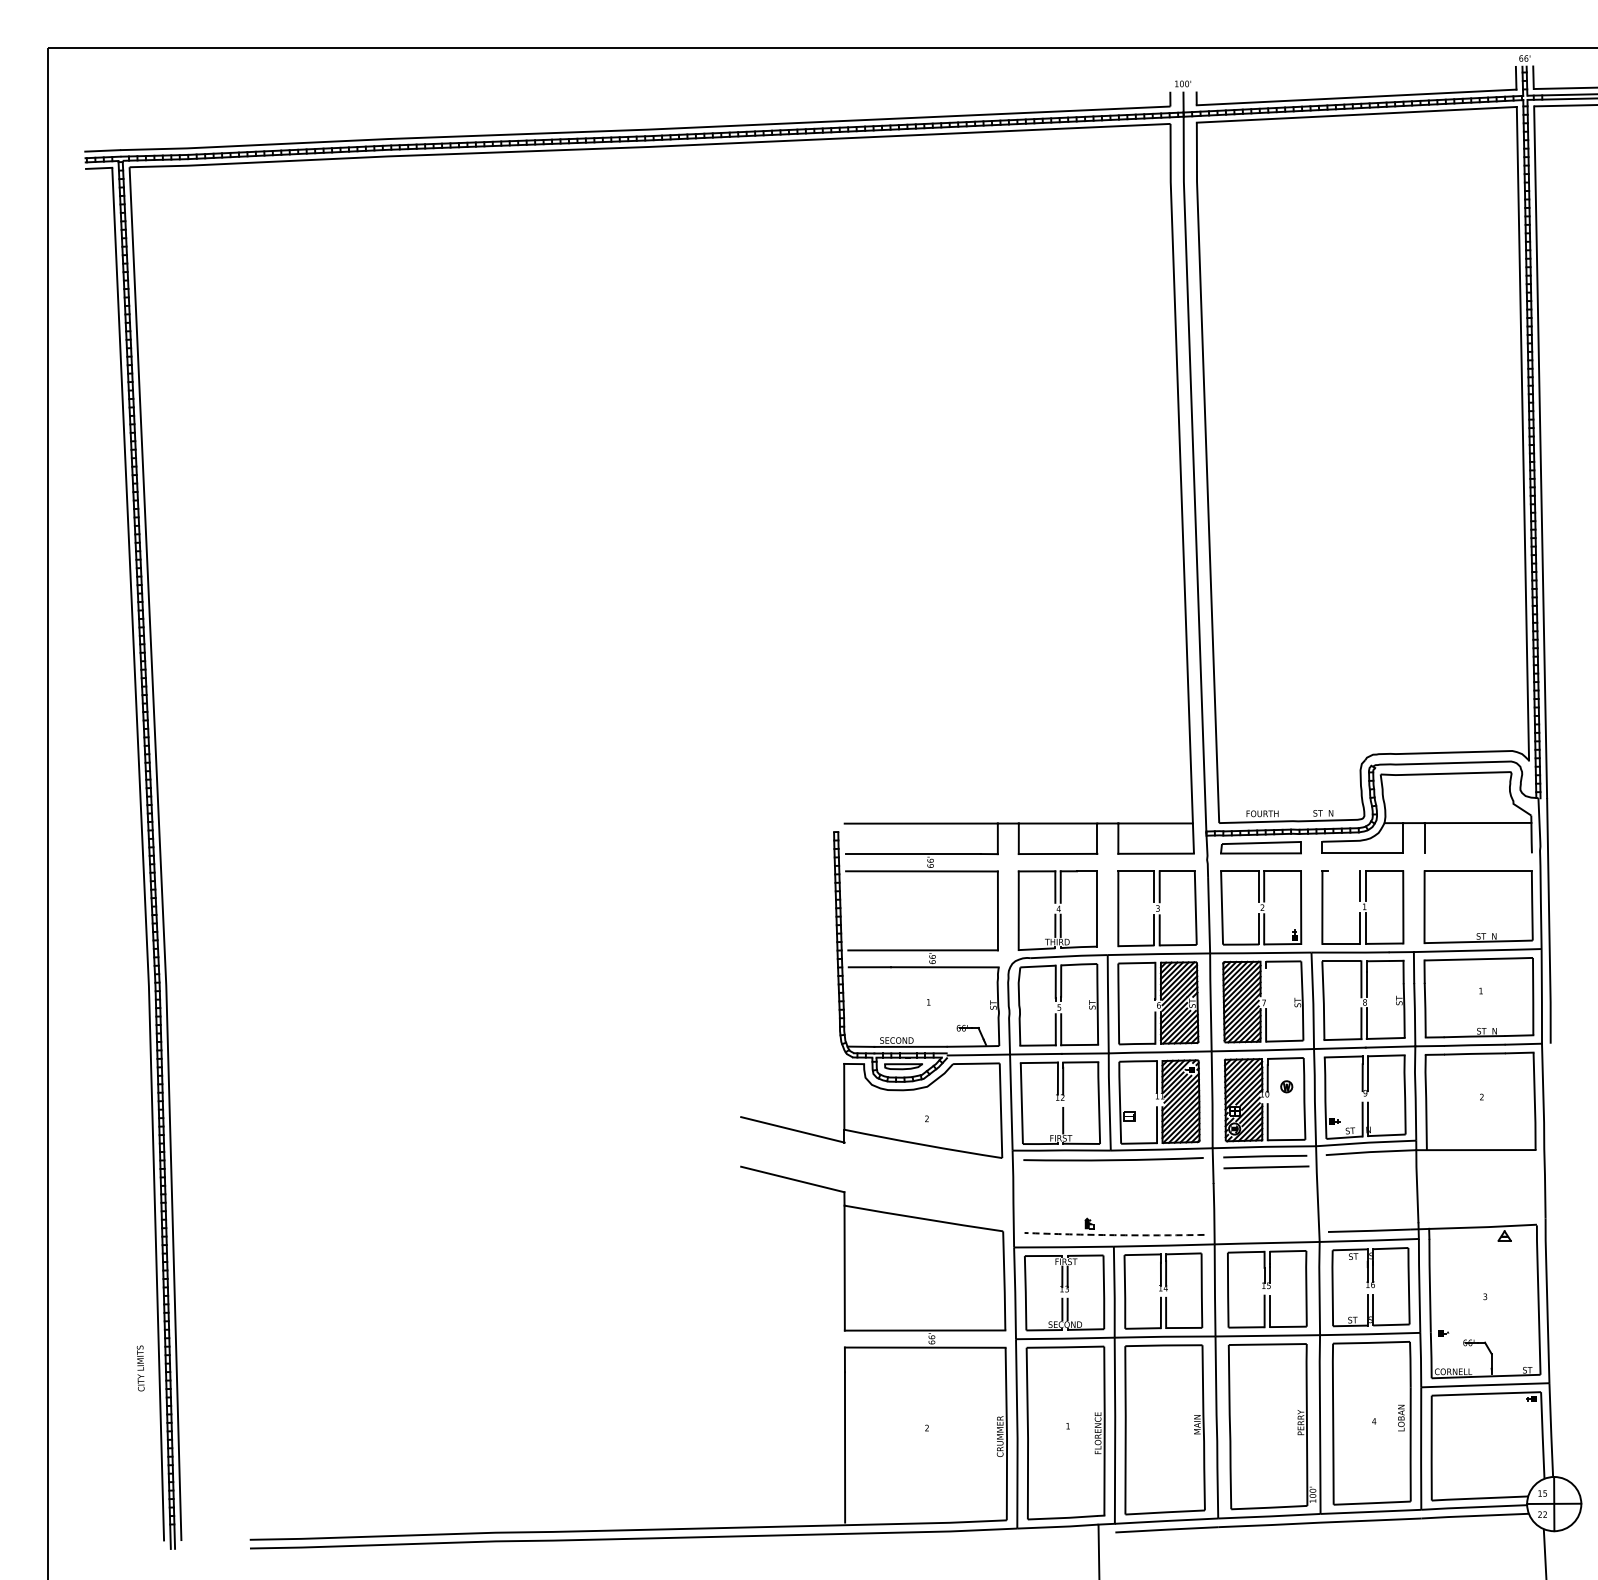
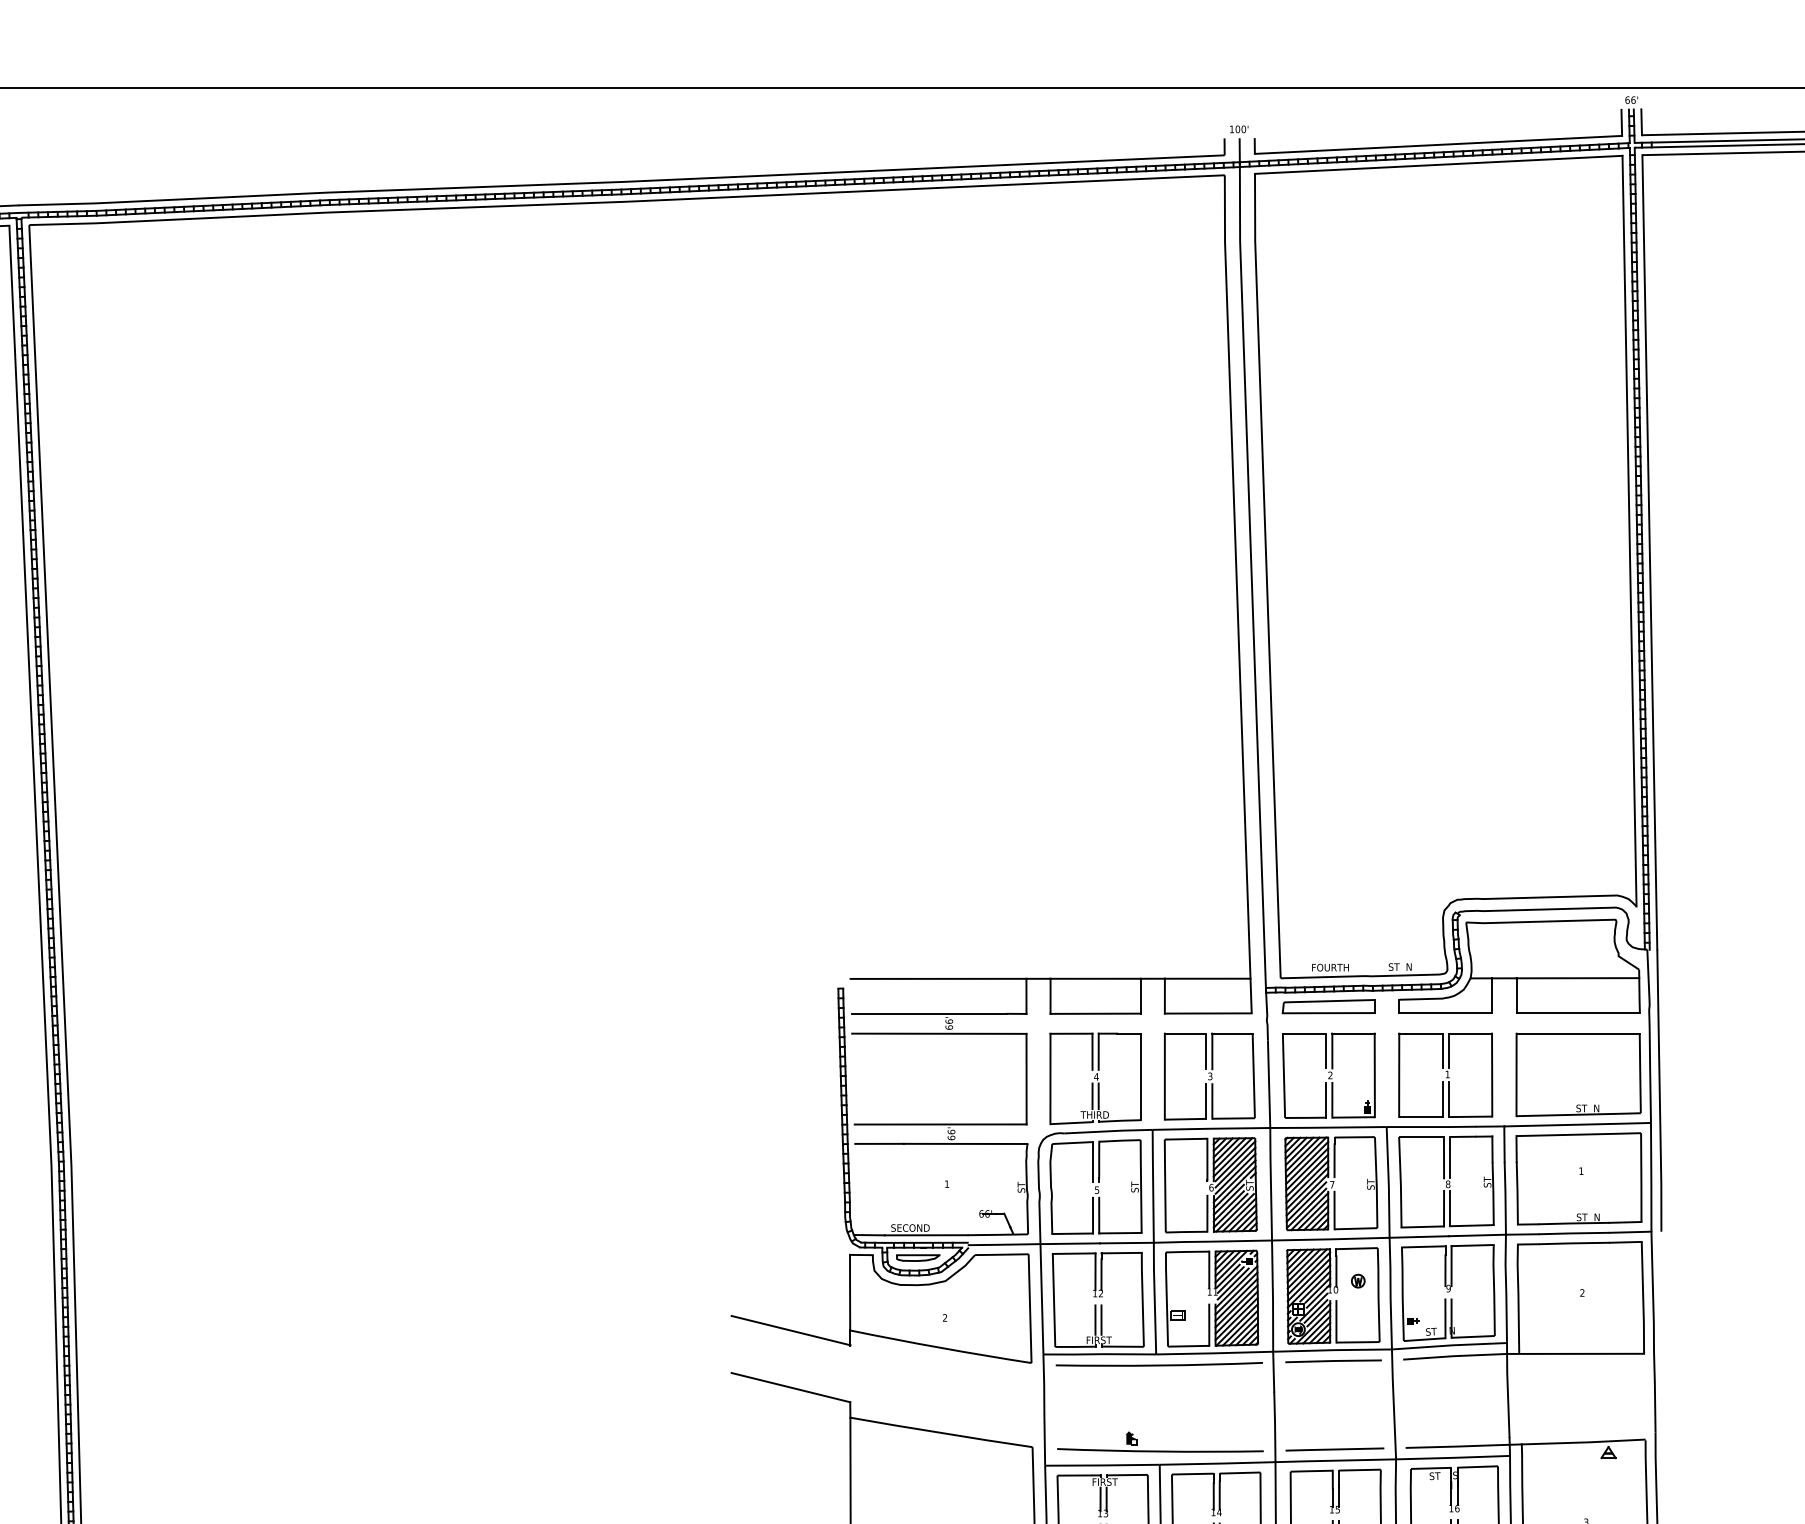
line: (1477, 853) -> (1577, 1013), added
line: (1344, 871) -> (1424, 1033), added
line: (1266, 981) -> (1335, 1160), added
line: (1057, 1120) -> (1094, 1319), added
line: (1266, 1167) -> (1335, 1449), moved
arc: (1114, 1235) -> (1160, 1451), dashed -> solid

